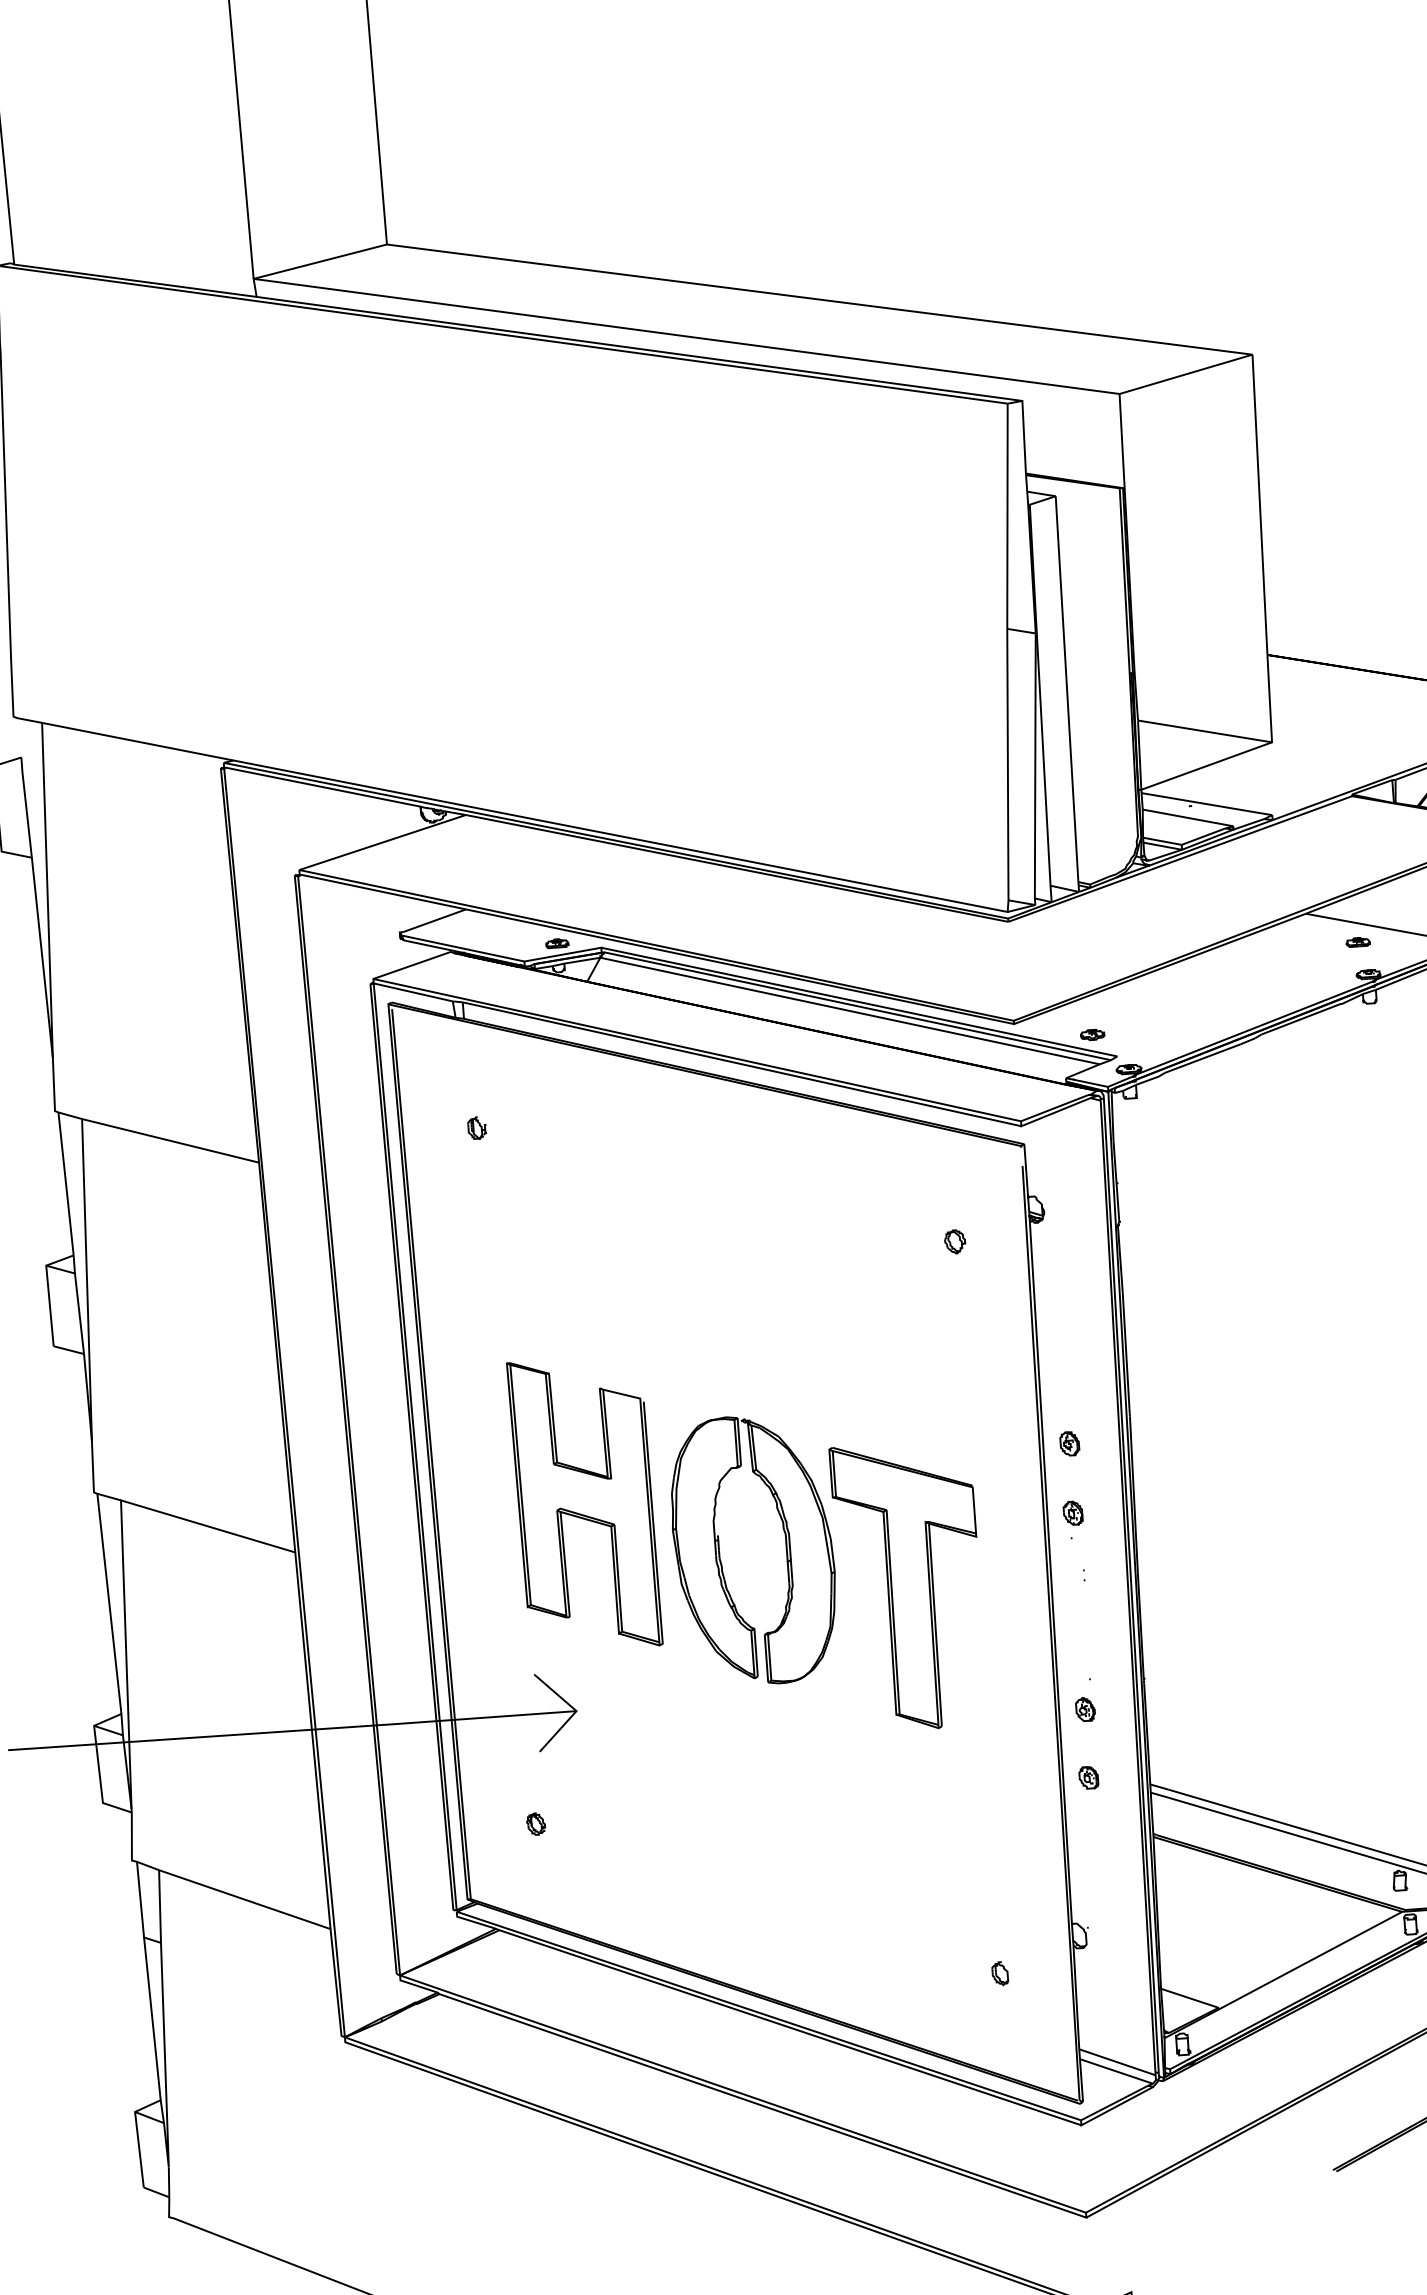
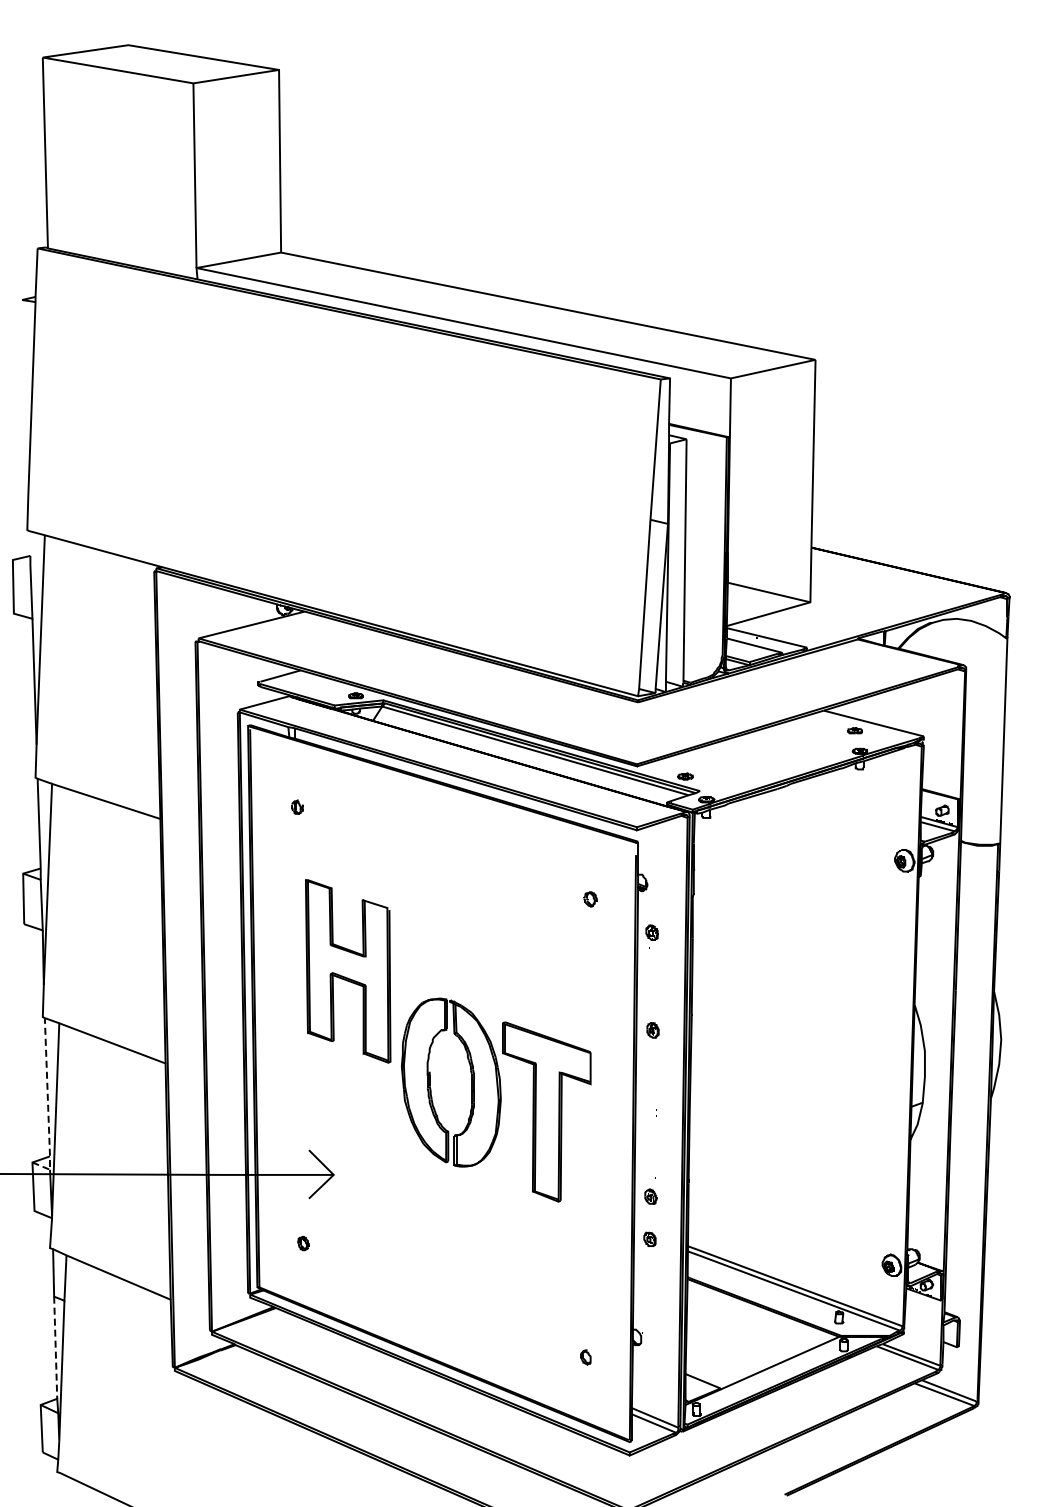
part: (585, 1504) -> (348, 971), moved
part: (1072, 1519) -> (651, 936), moved
line: (113, 1631) -> (48, 1104), solid -> dashed
line: (152, 2020) -> (55, 1348), solid -> dashed

